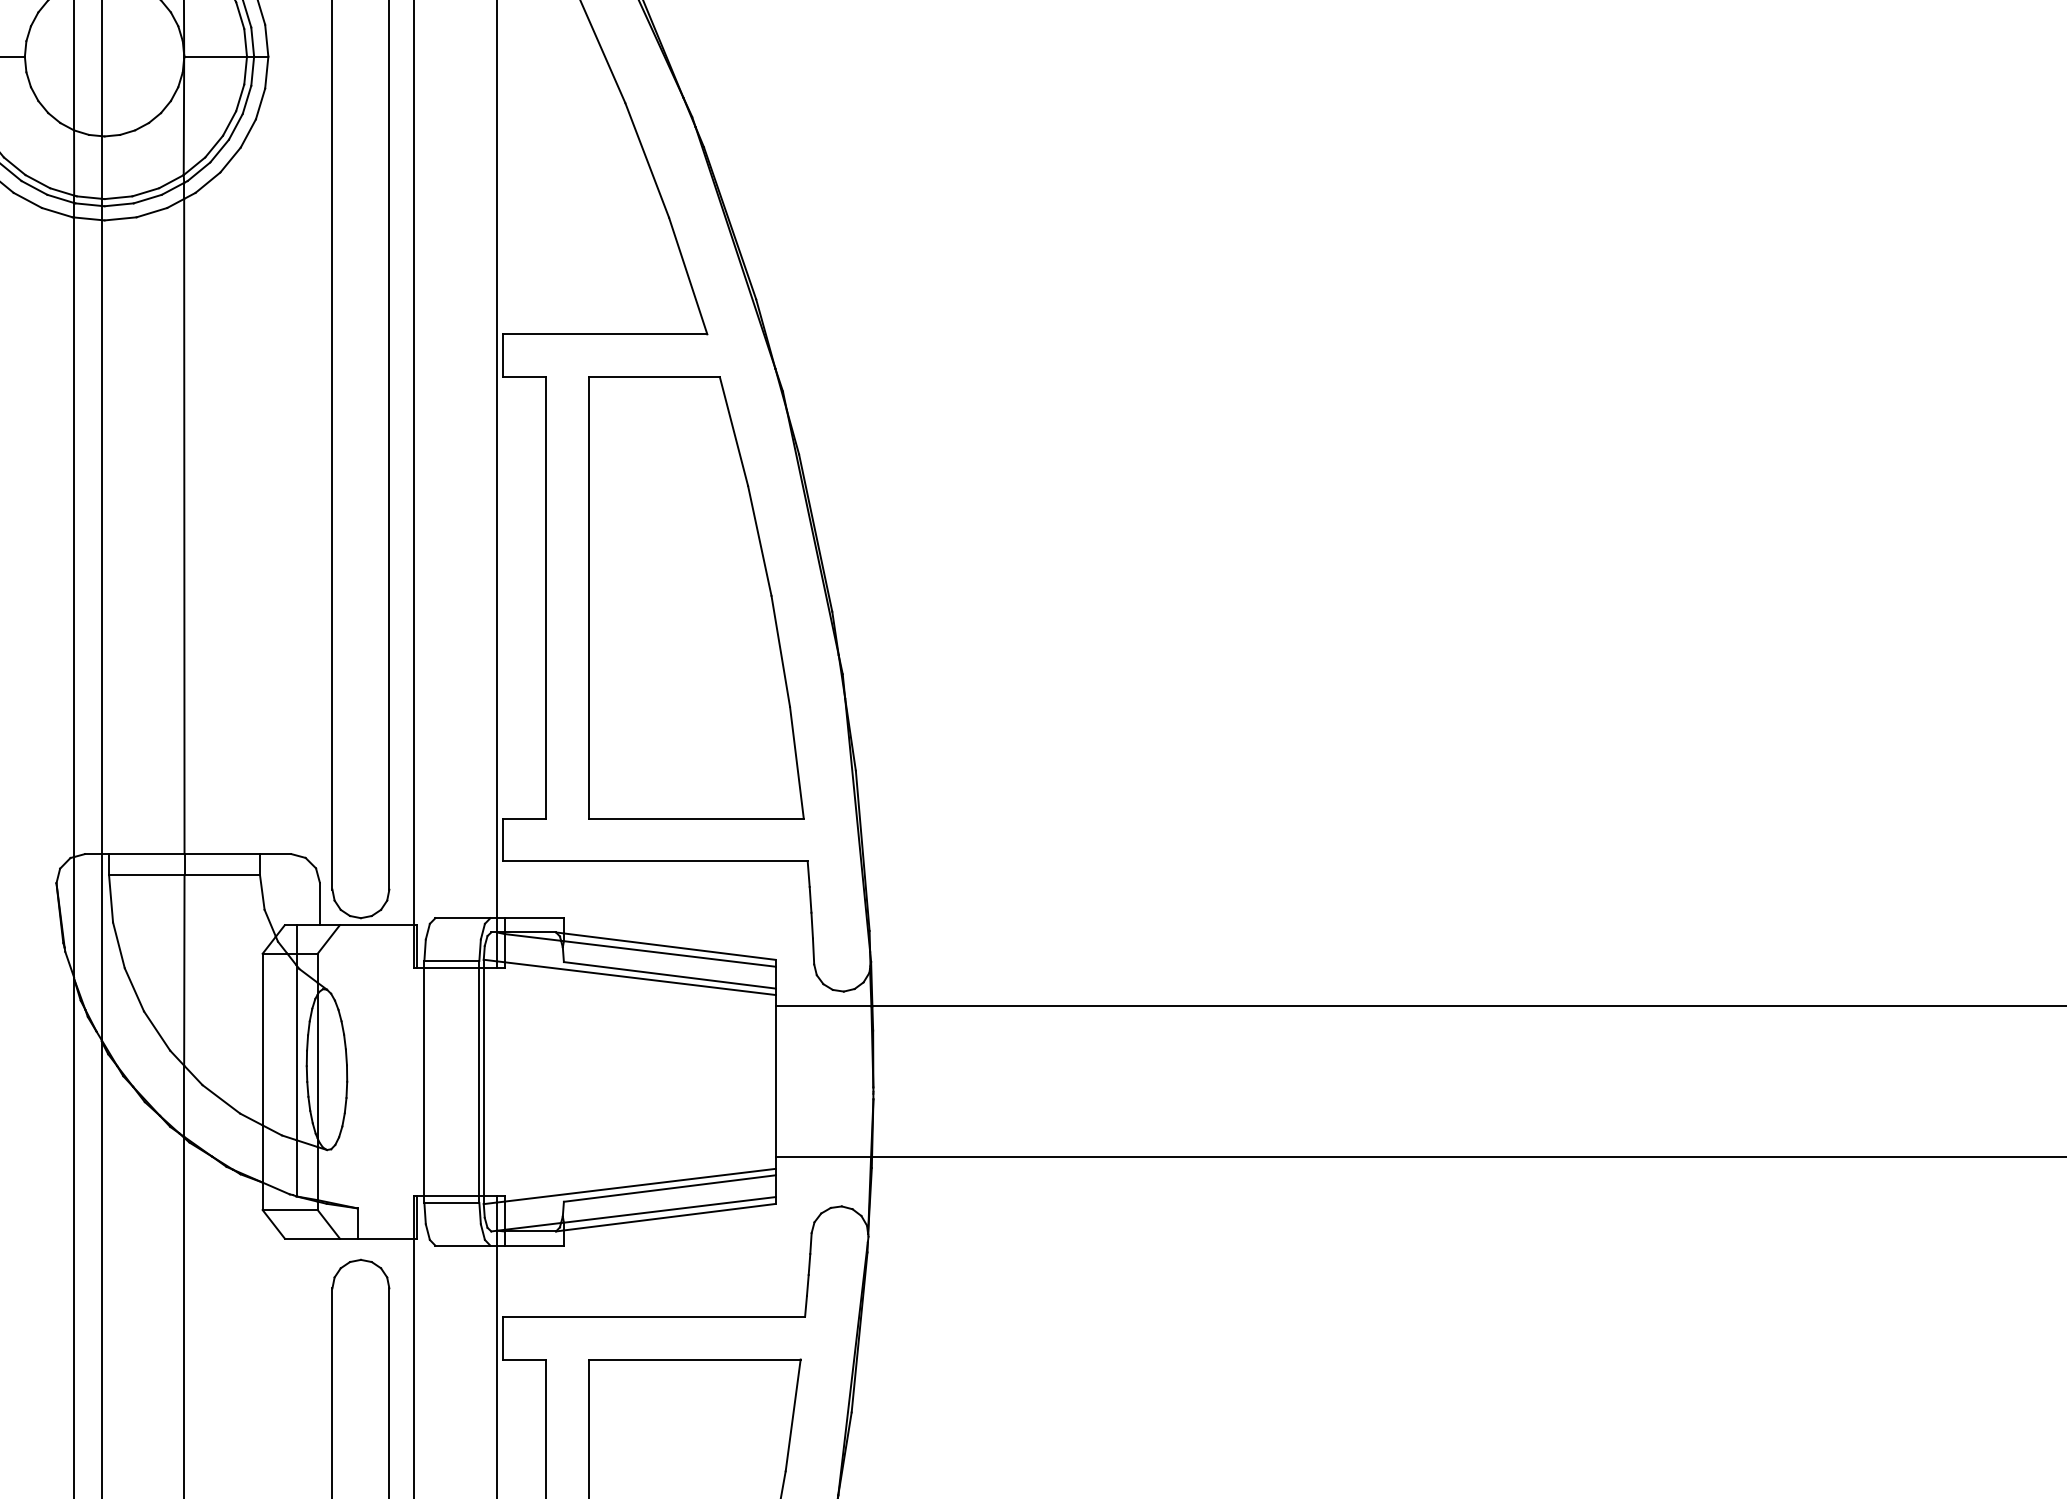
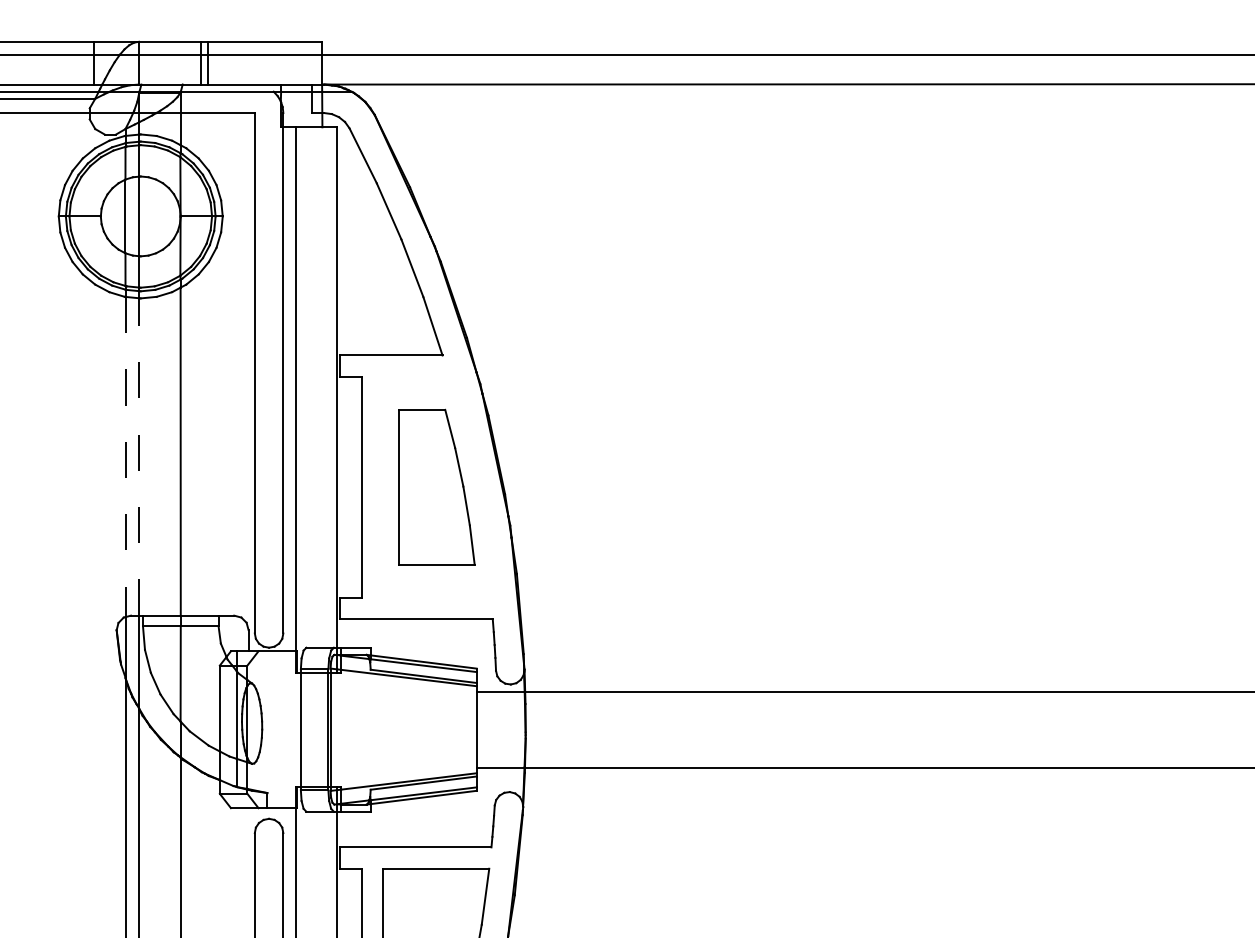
line: (102, 536) -> (139, 456), solid -> dashed
line: (74, 538) -> (125, 457), solid -> dashed
part: (695, 596) -> (436, 486), size x0.7

